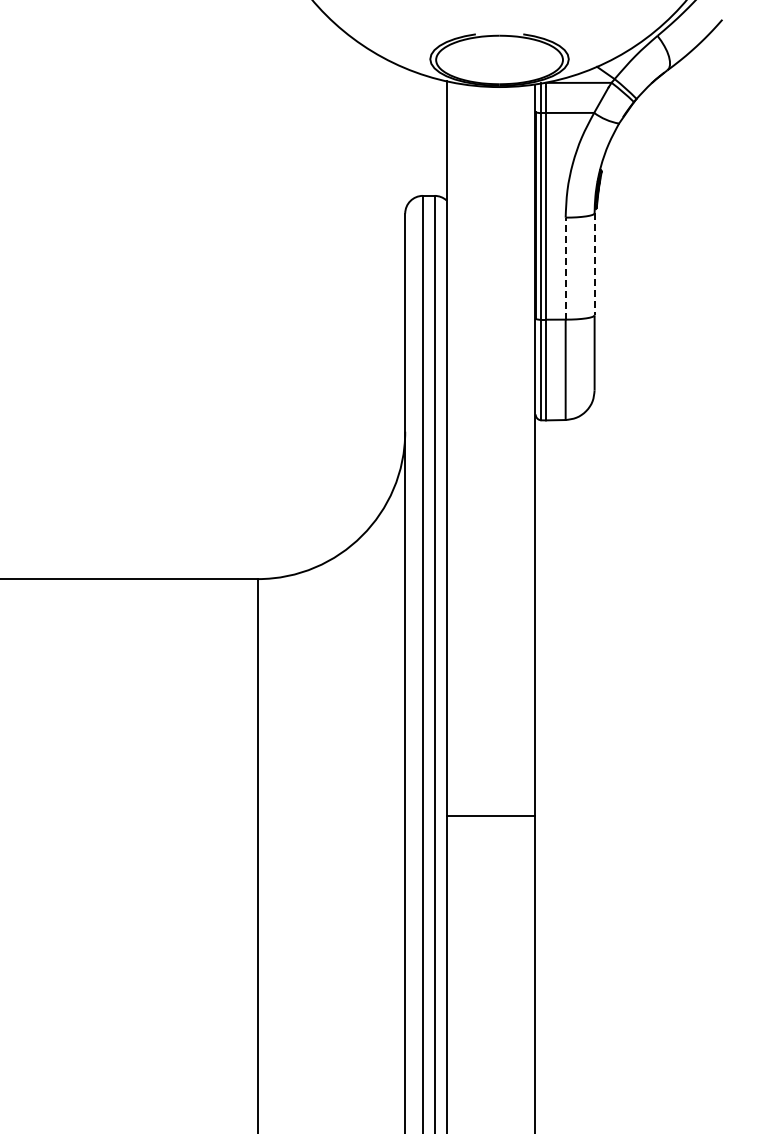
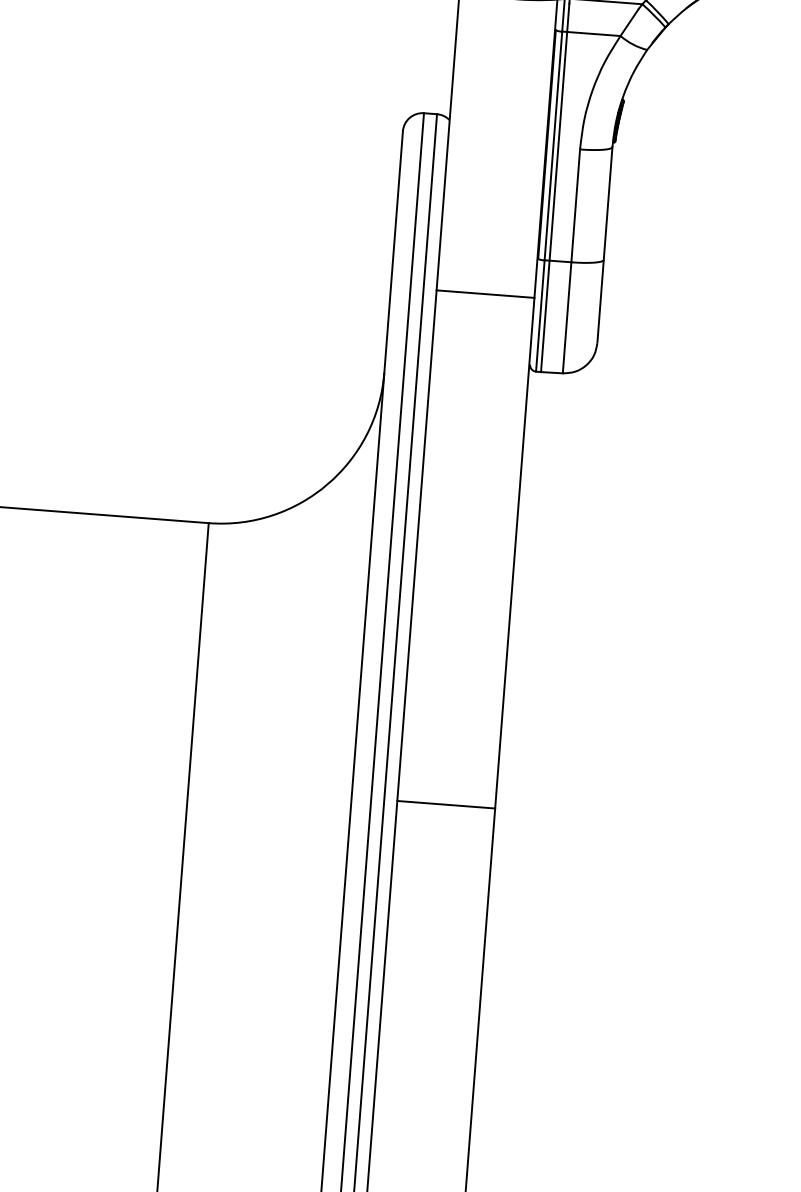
line: (594, 264) -> (607, 203), dashed -> solid
line: (565, 268) -> (575, 205), dashed -> solid
line: (490, 354) -> (485, 294), added

